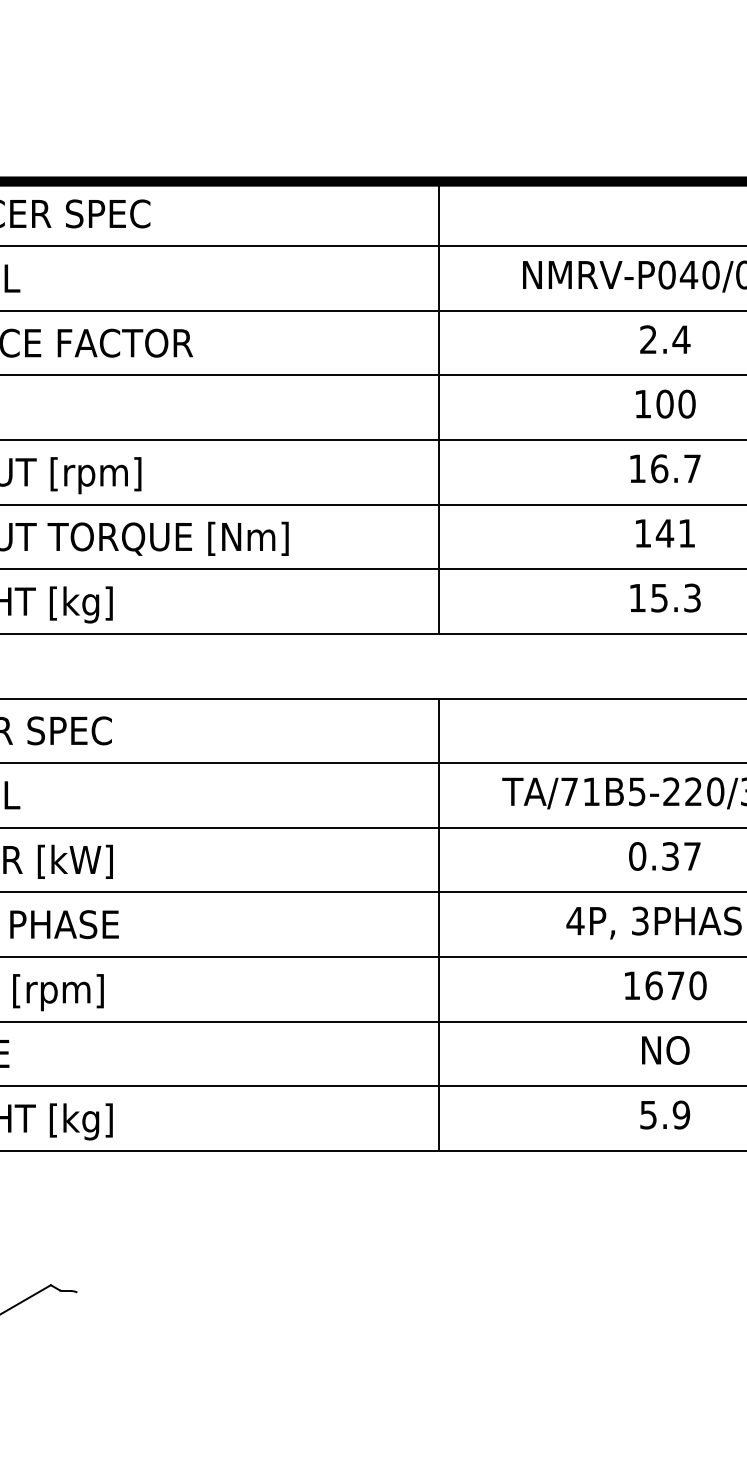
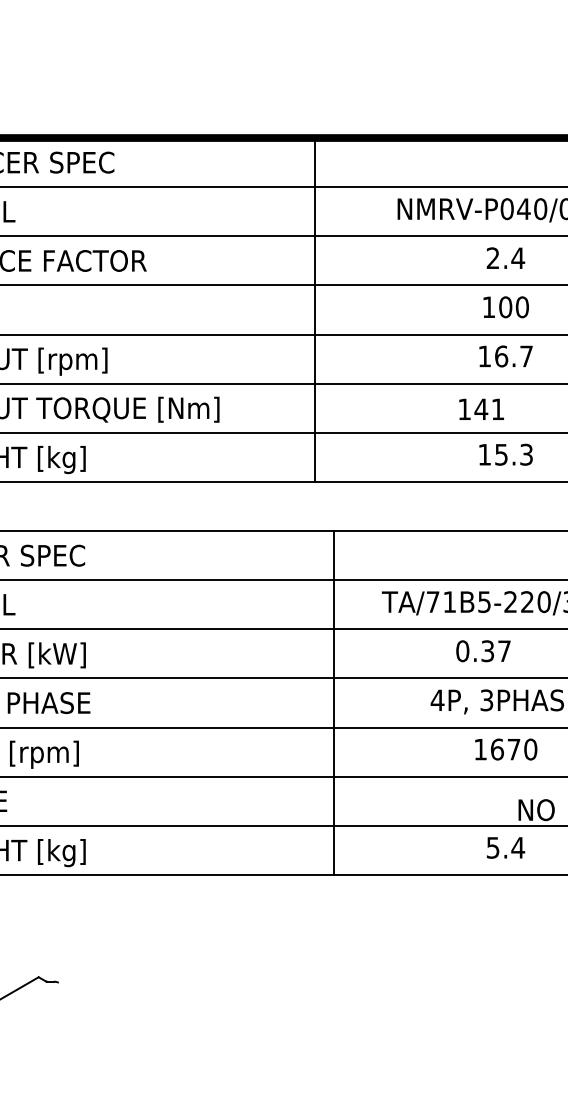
line: (438, 407) -> (315, 309), moved
text: (665, 533) -> (481, 409), moved
text: (664, 856) -> (483, 651), moved
text: (665, 1050) -> (536, 810), moved
text: (681, 1114) -> (518, 847), 5.9 -> 5.4

